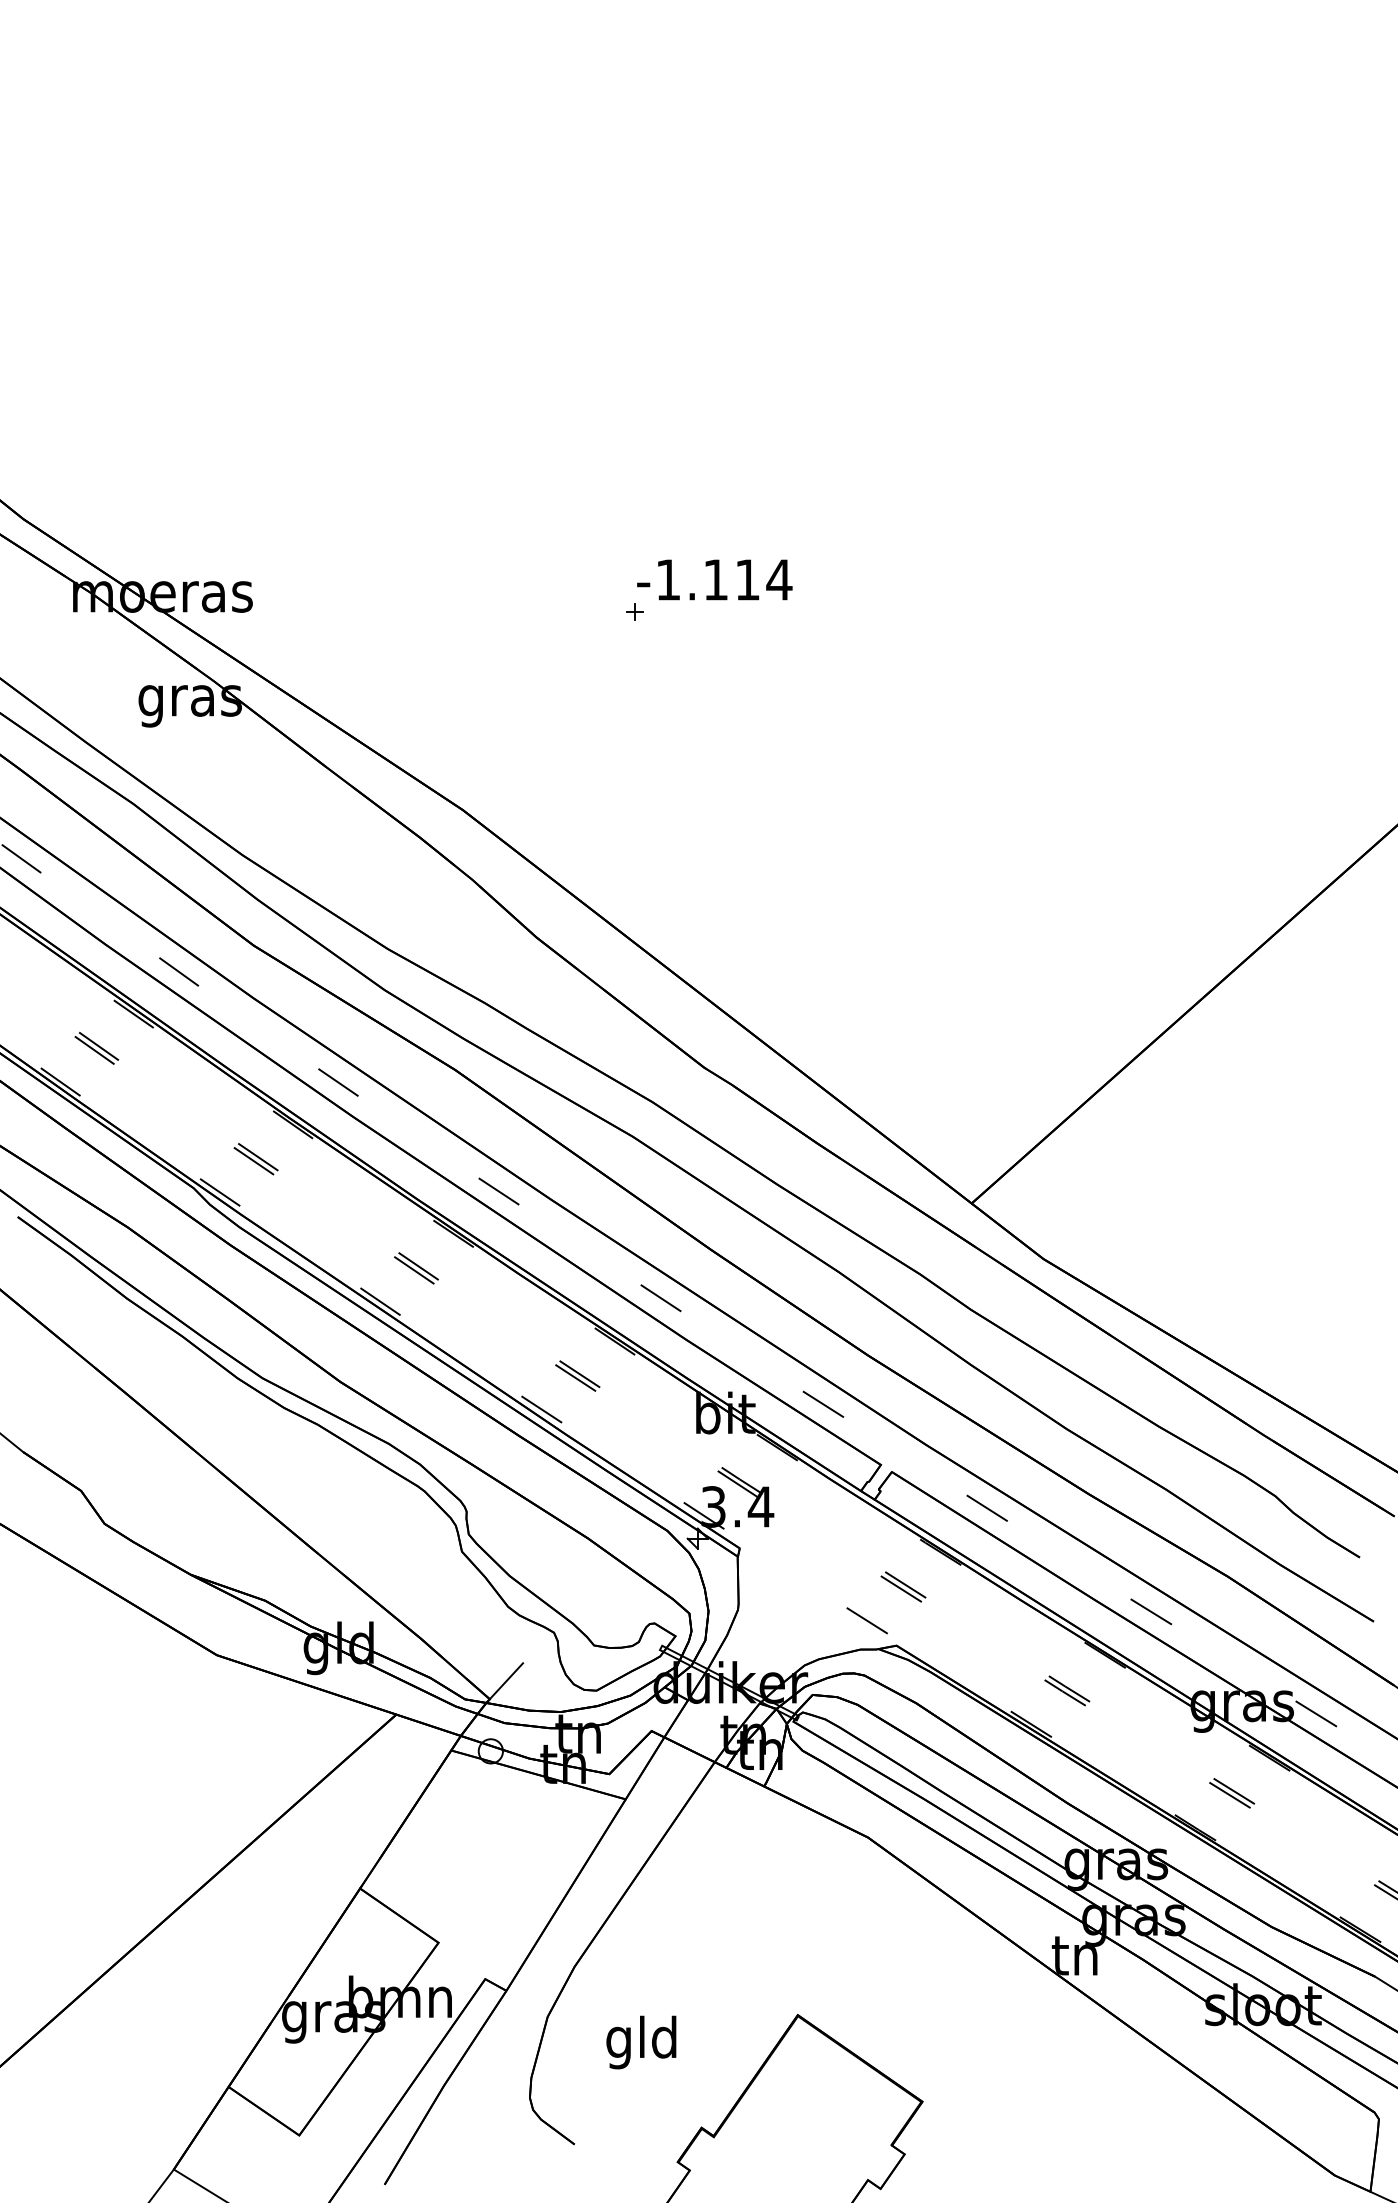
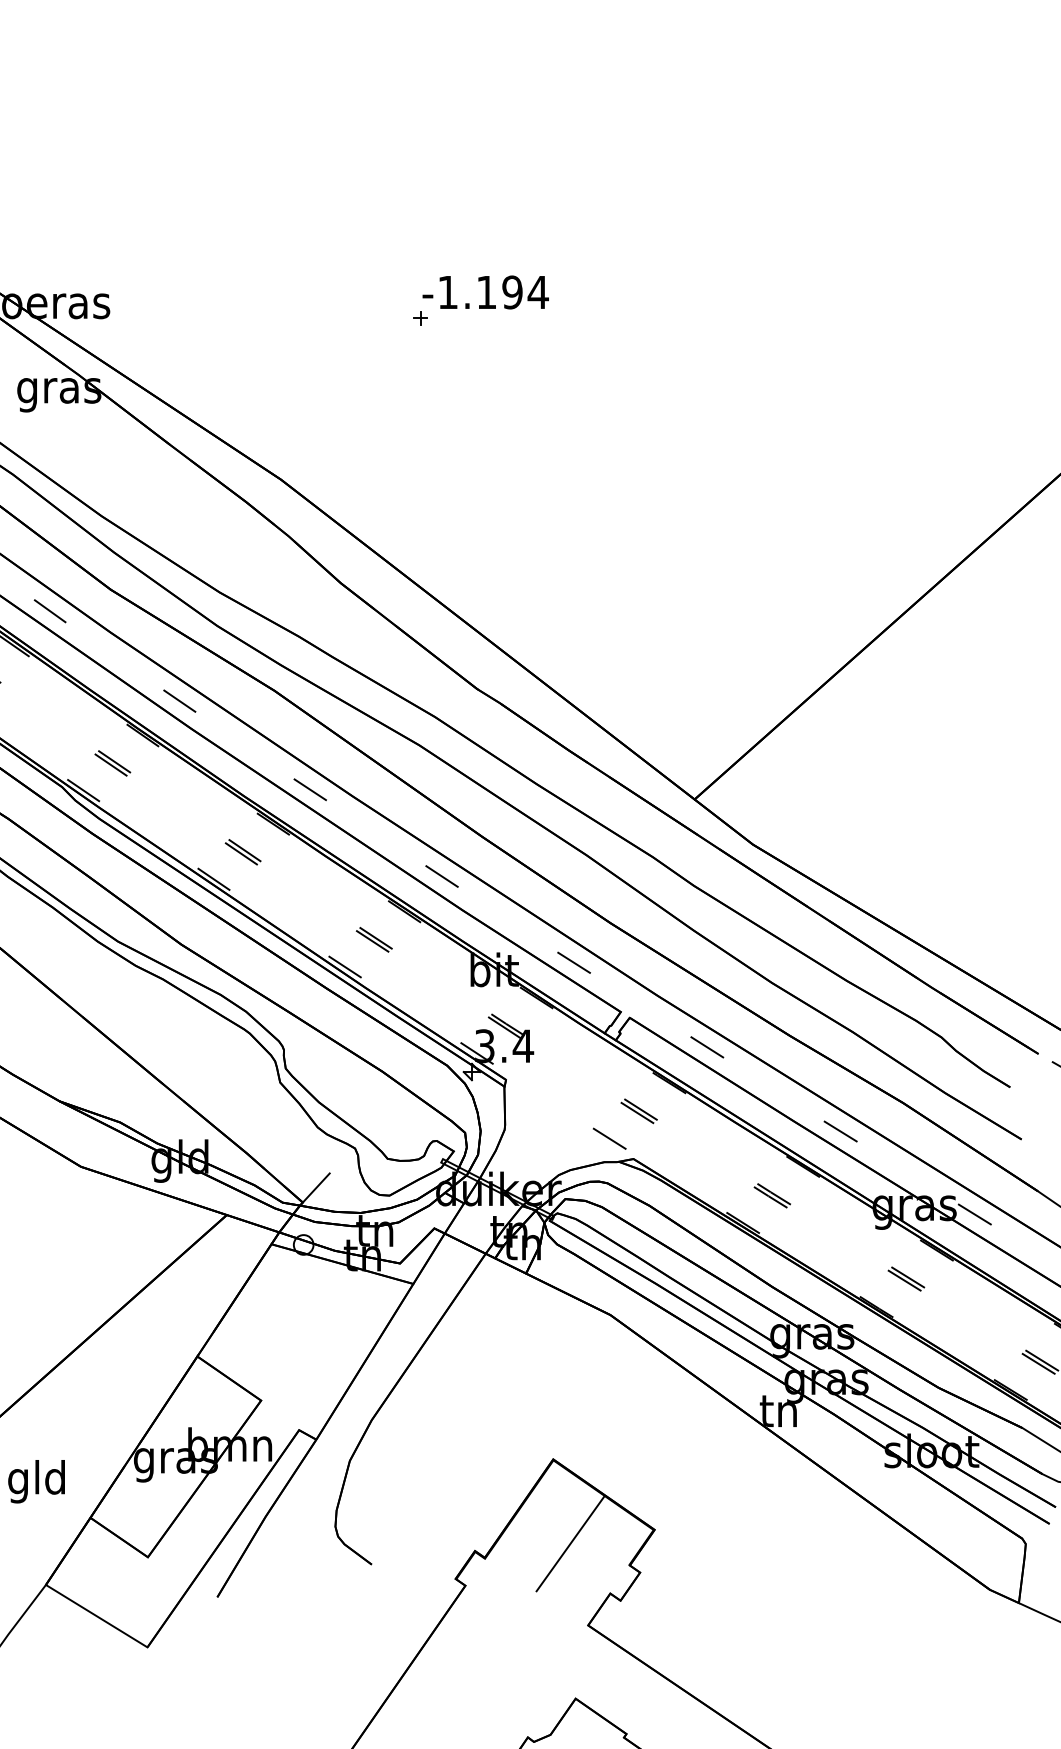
text: (747, 579) -> (512, 292), -1.114 -> -1.194
text: (641, 2042) -> (36, 1481), moved
line: (818, 2118) -> (570, 1543), added

